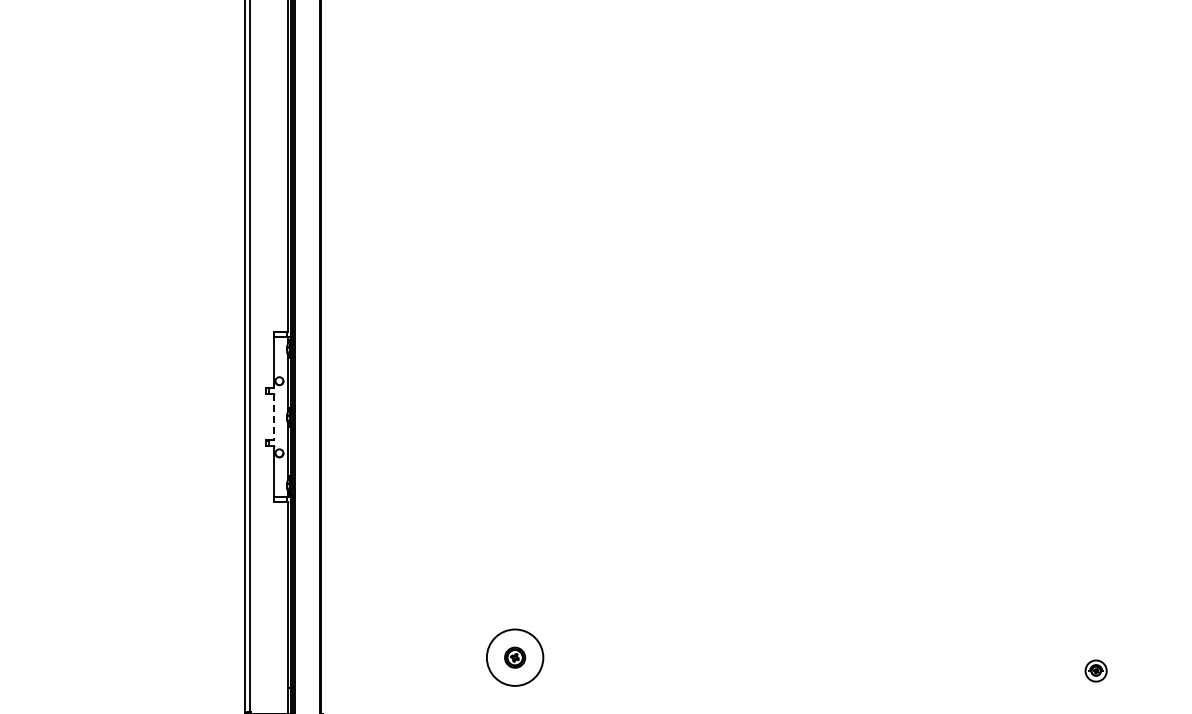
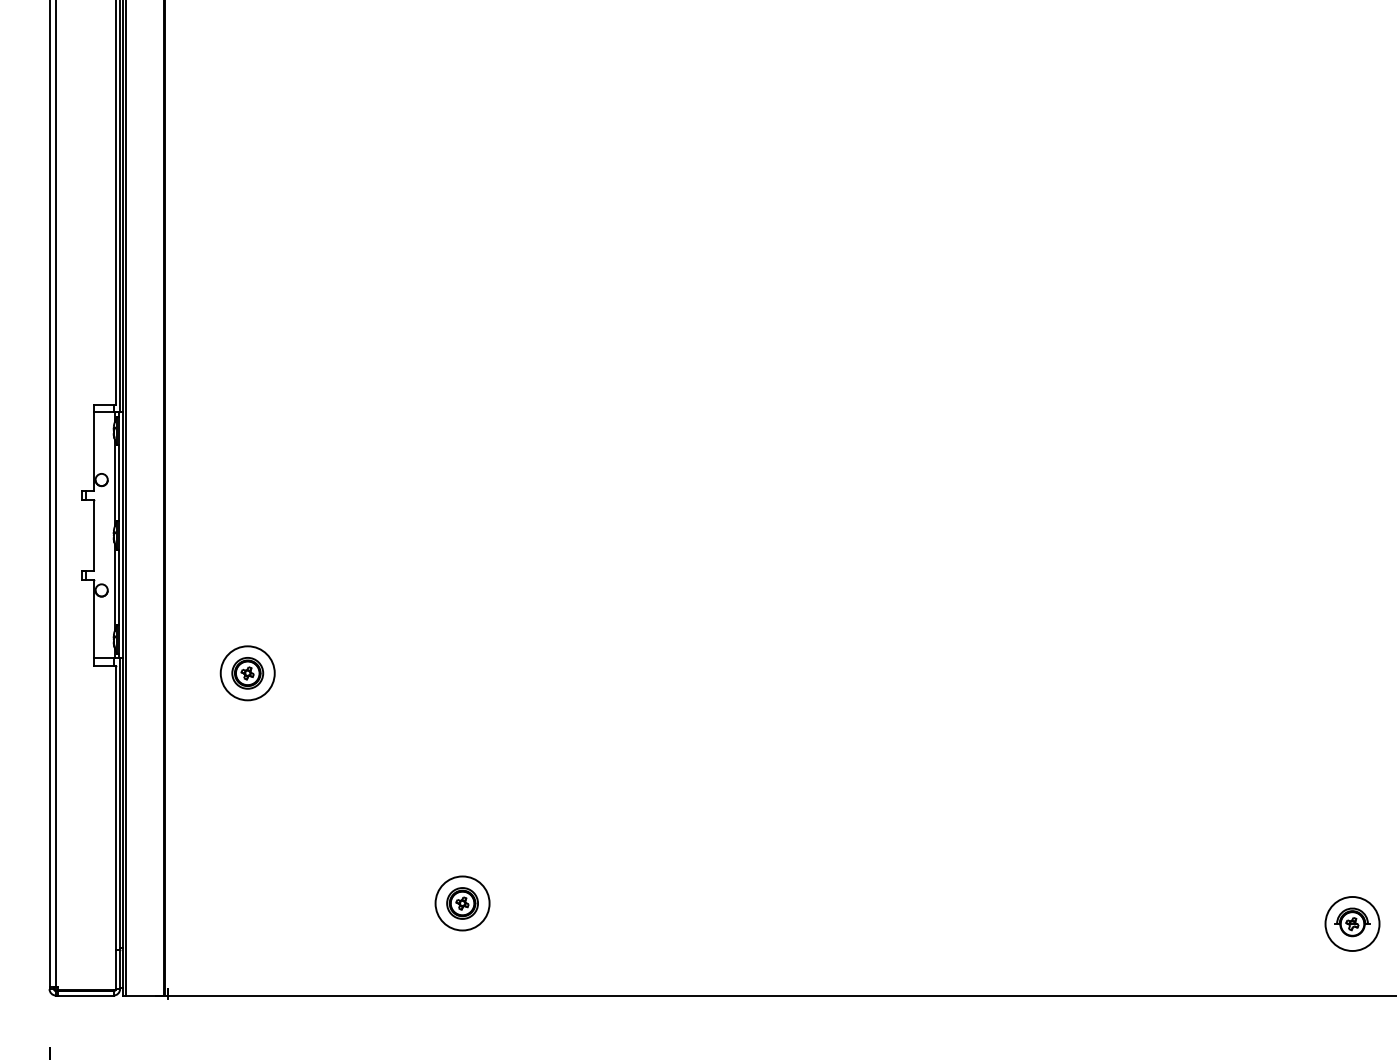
line: (274, 417) -> (94, 535), dashed -> solid
part: (374, 506) -> (247, 671), added
circle: (514, 657) -> (461, 903), size x0.62
part: (1095, 670) -> (1351, 923), size x1.67

